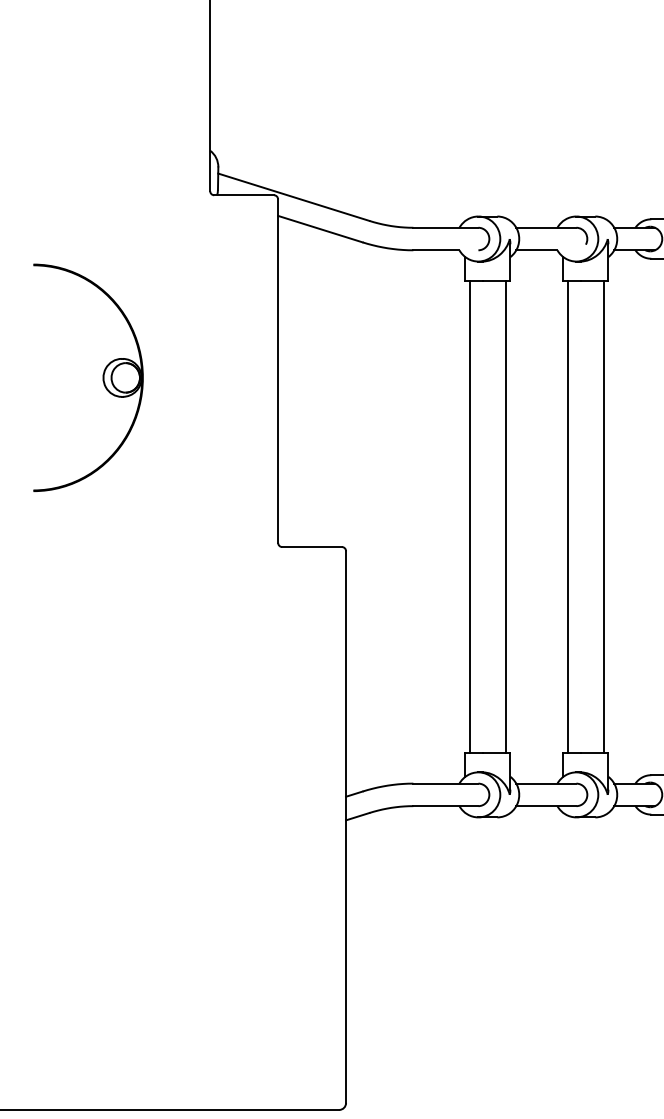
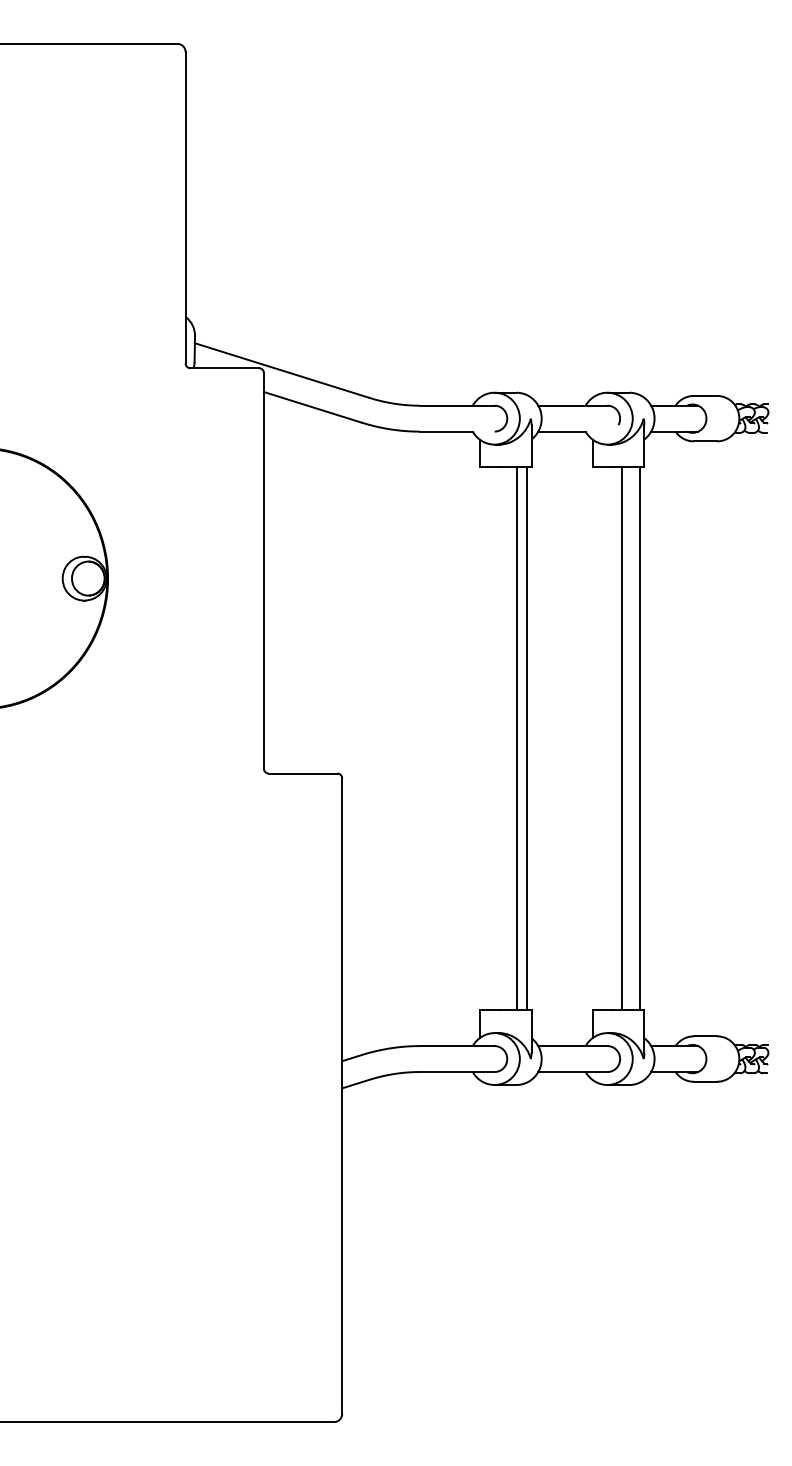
line: (469, 516) -> (517, 738), moved
line: (567, 516) -> (622, 738), moved

